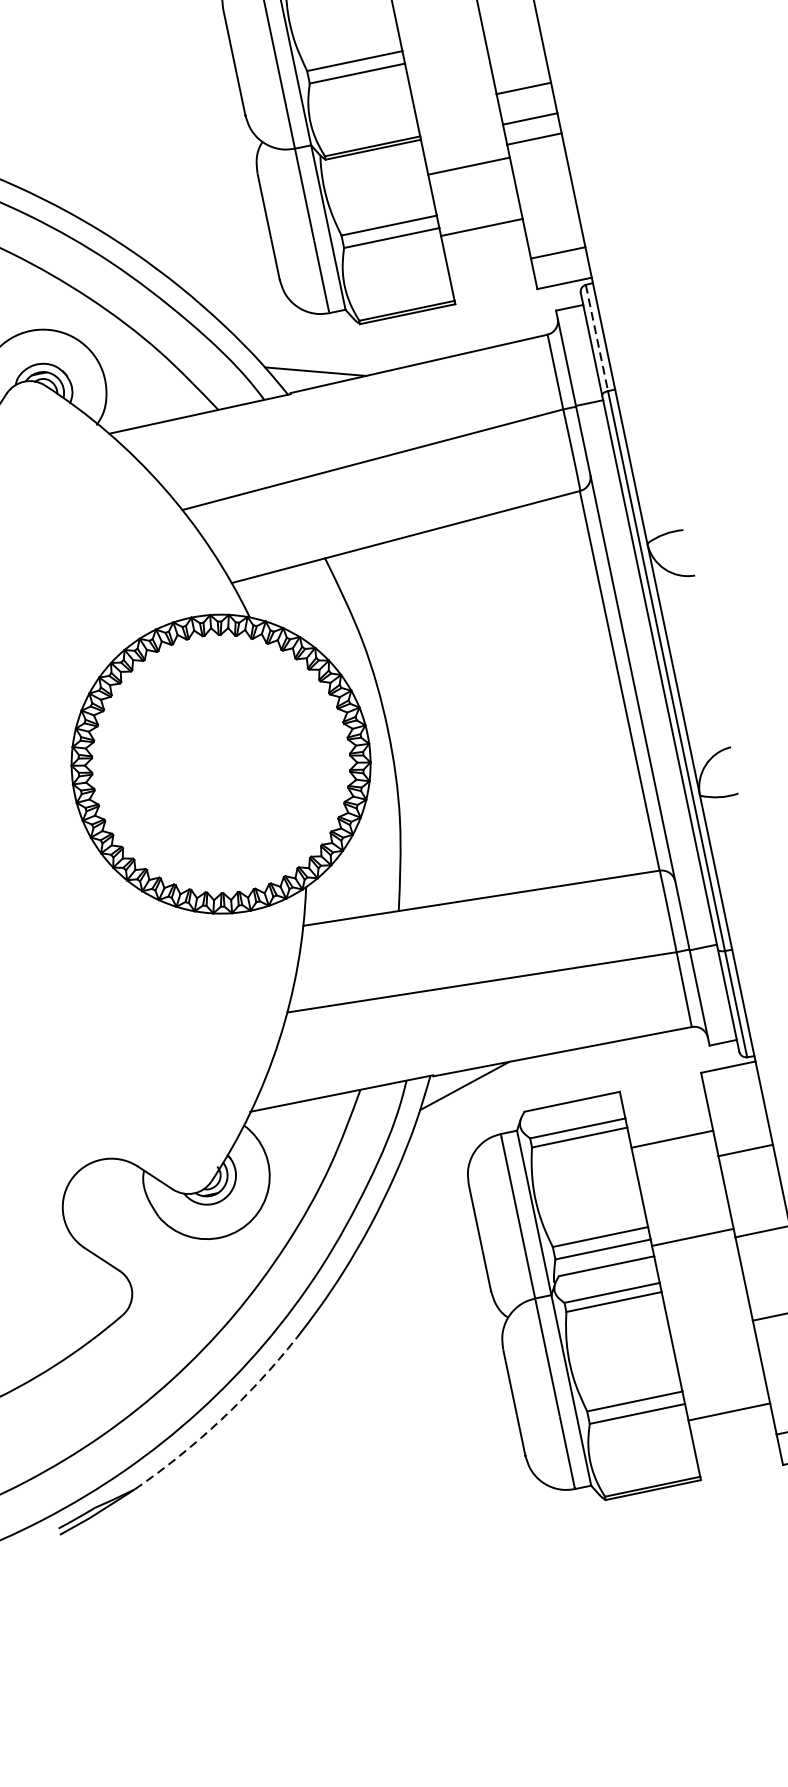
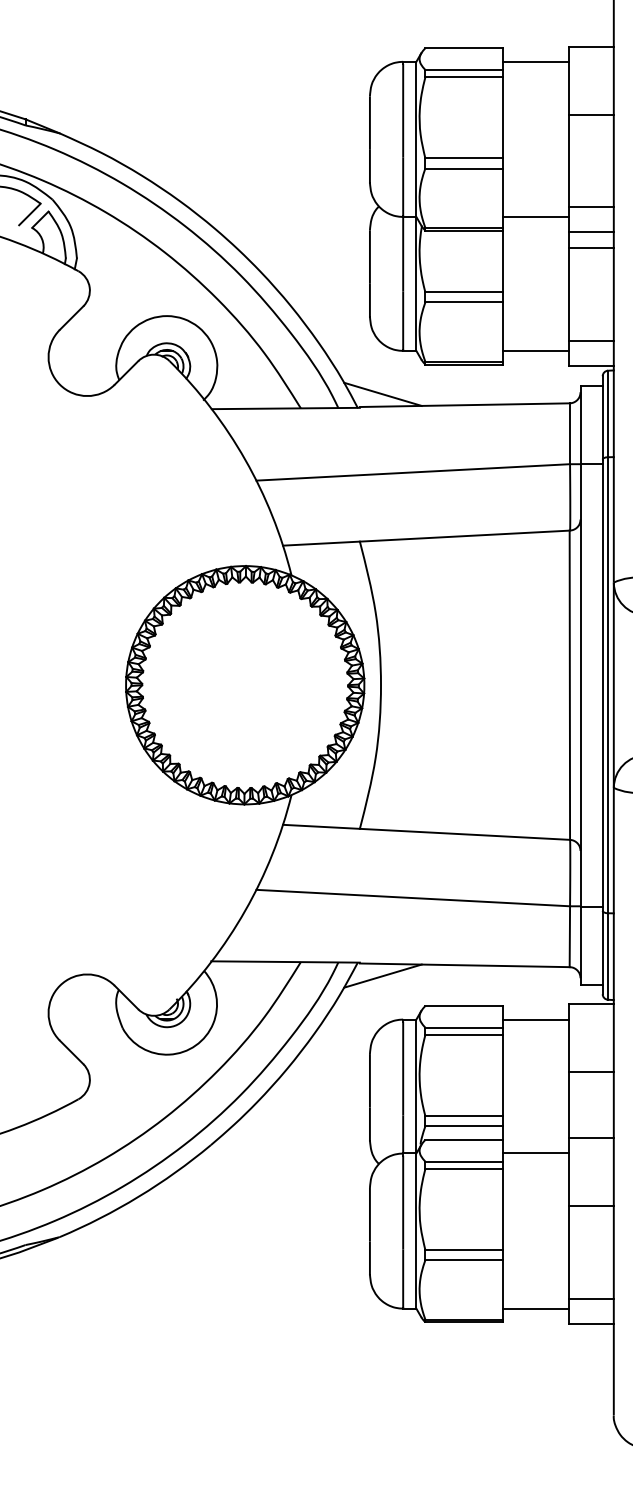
line: (468, 166) -> (535, 217), moved
line: (480, 227) -> (535, 350), moved
line: (596, 338) -> (607, 414), dashed -> solid
line: (671, 1139) -> (535, 1019), moved
line: (691, 1237) -> (535, 1153), moved
line: (728, 1411) -> (535, 1308), moved
arc: (221, 1419) -> (138, 1196), dashed -> solid

